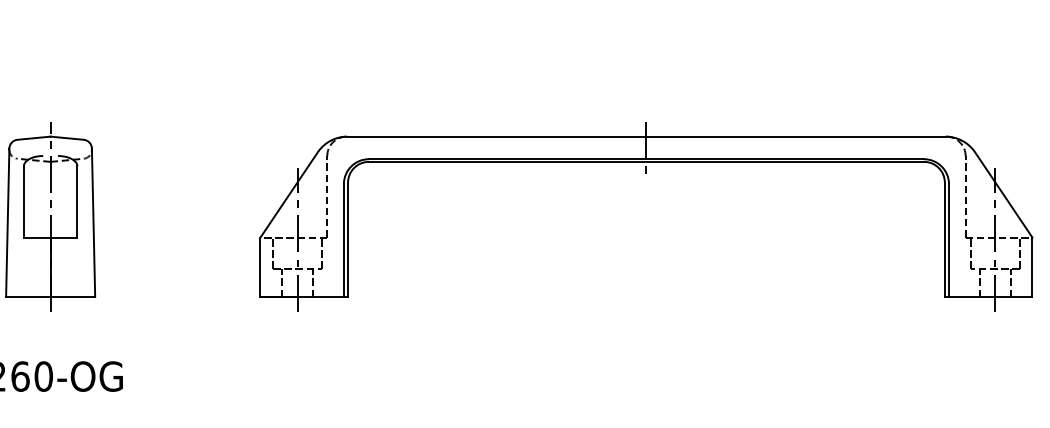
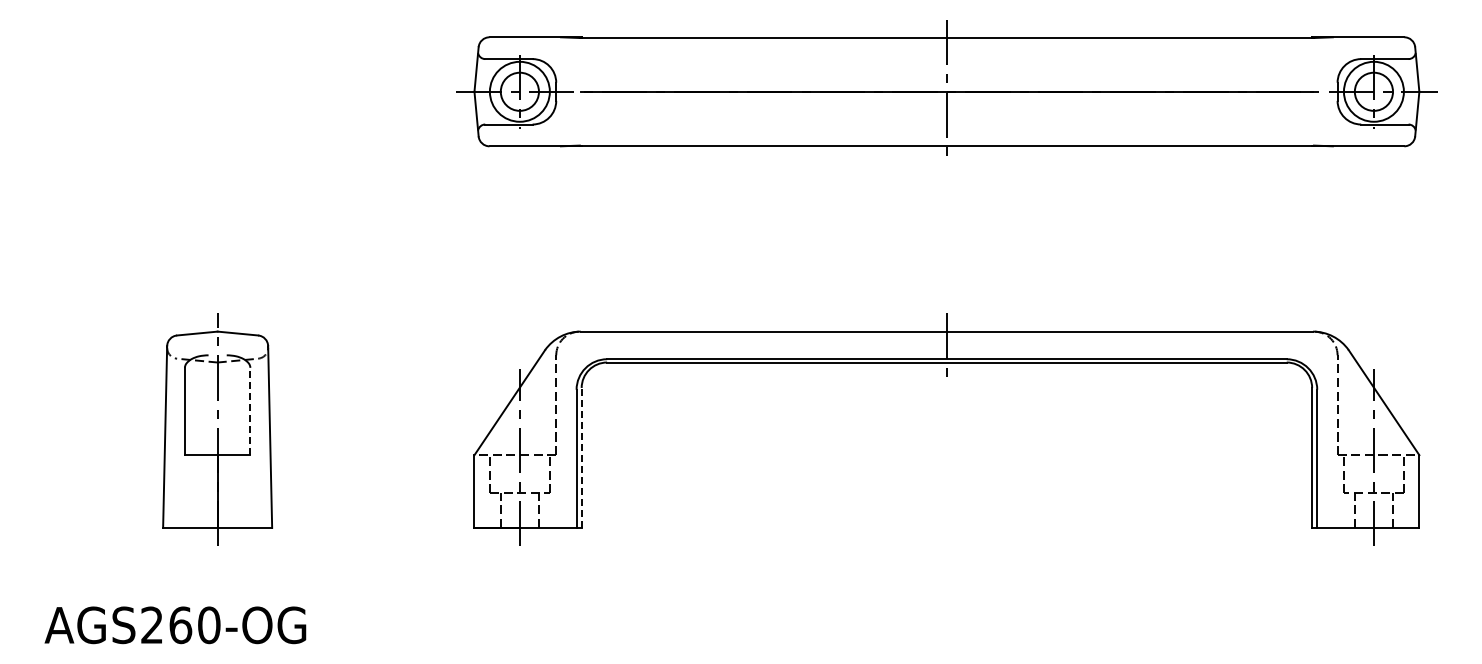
line: (77, 201) -> (250, 411), solid -> dashed
line: (347, 239) -> (581, 457), solid -> dashed

